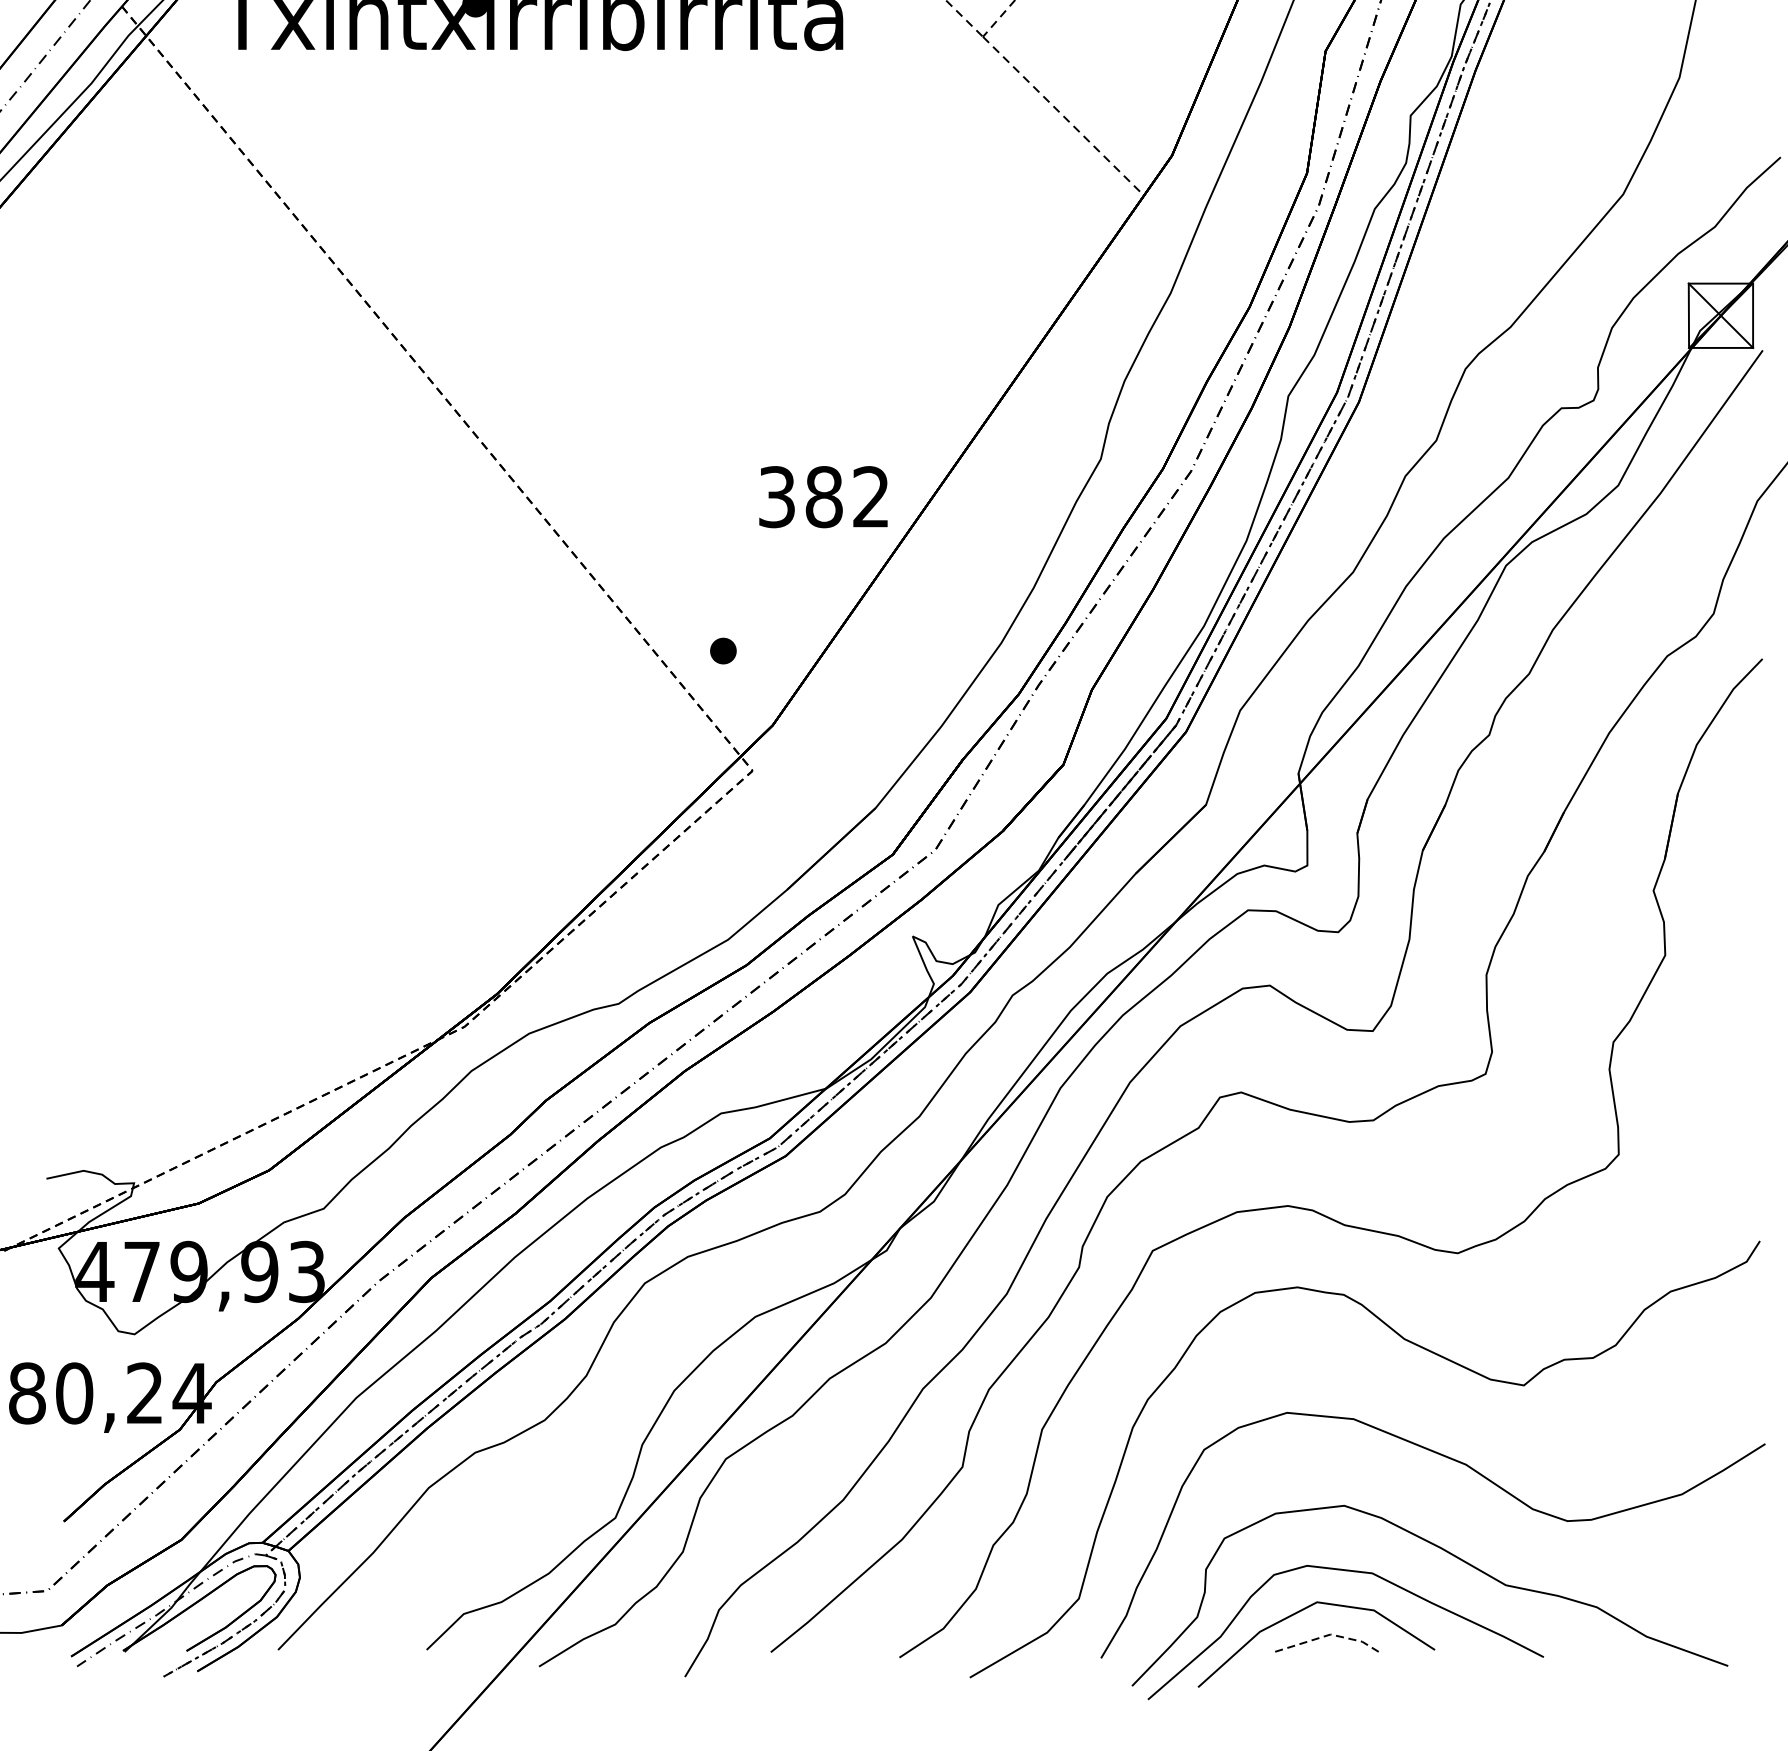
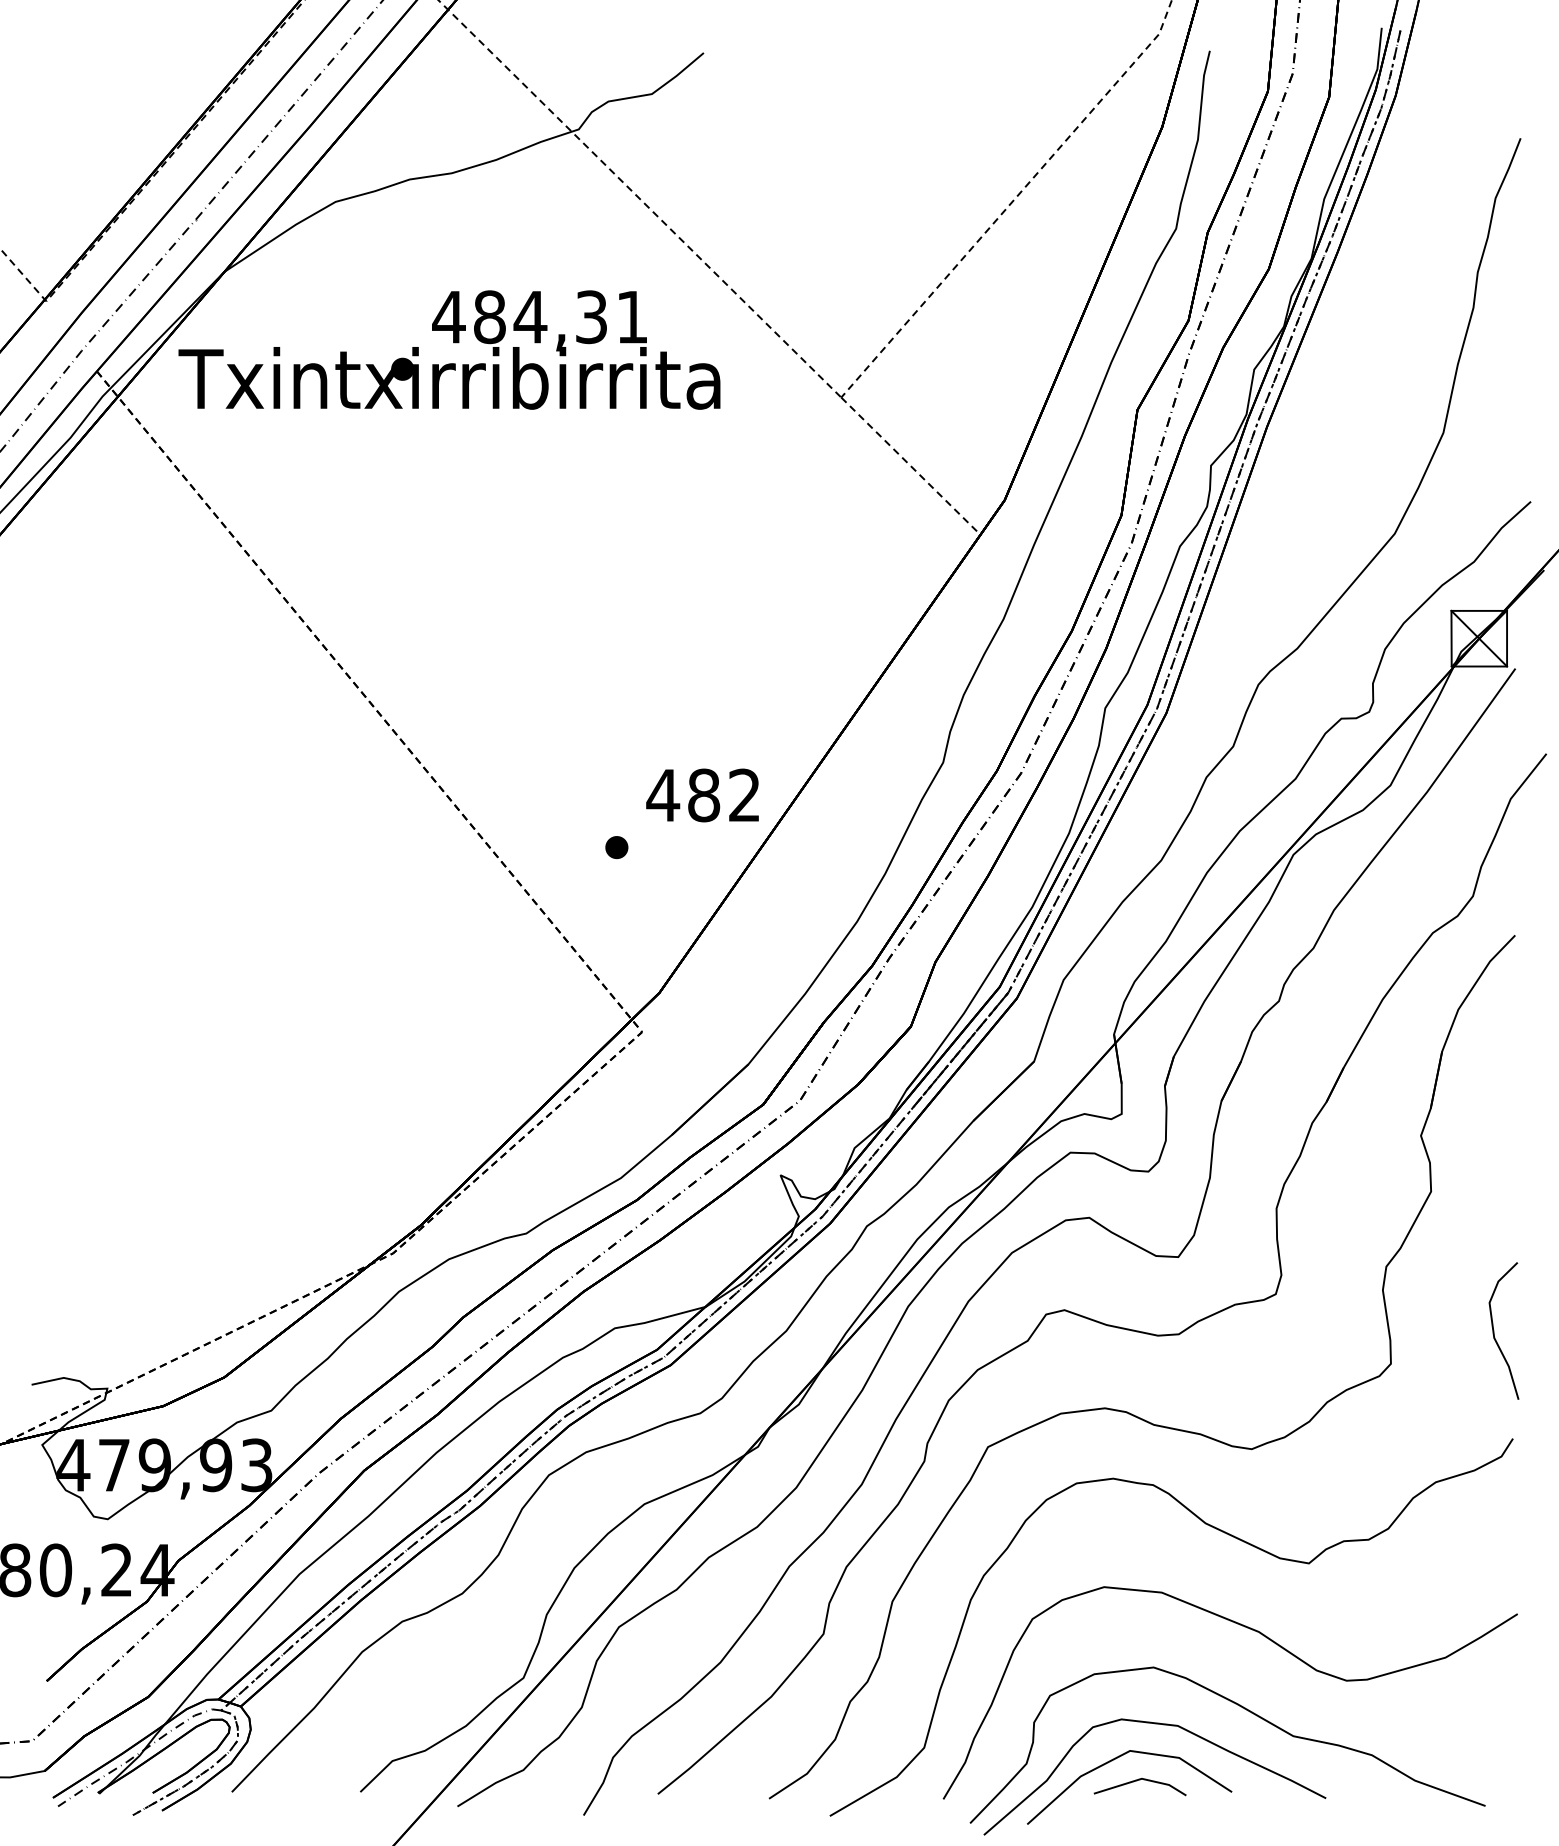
text: (777, 497) -> (663, 795), 382 -> 482
part: (722, 650) -> (616, 847), moved
curve: (1738, 1115) -> (1494, 1330), added
line: (1330, 1634) -> (1141, 1778), dashed -> solid

